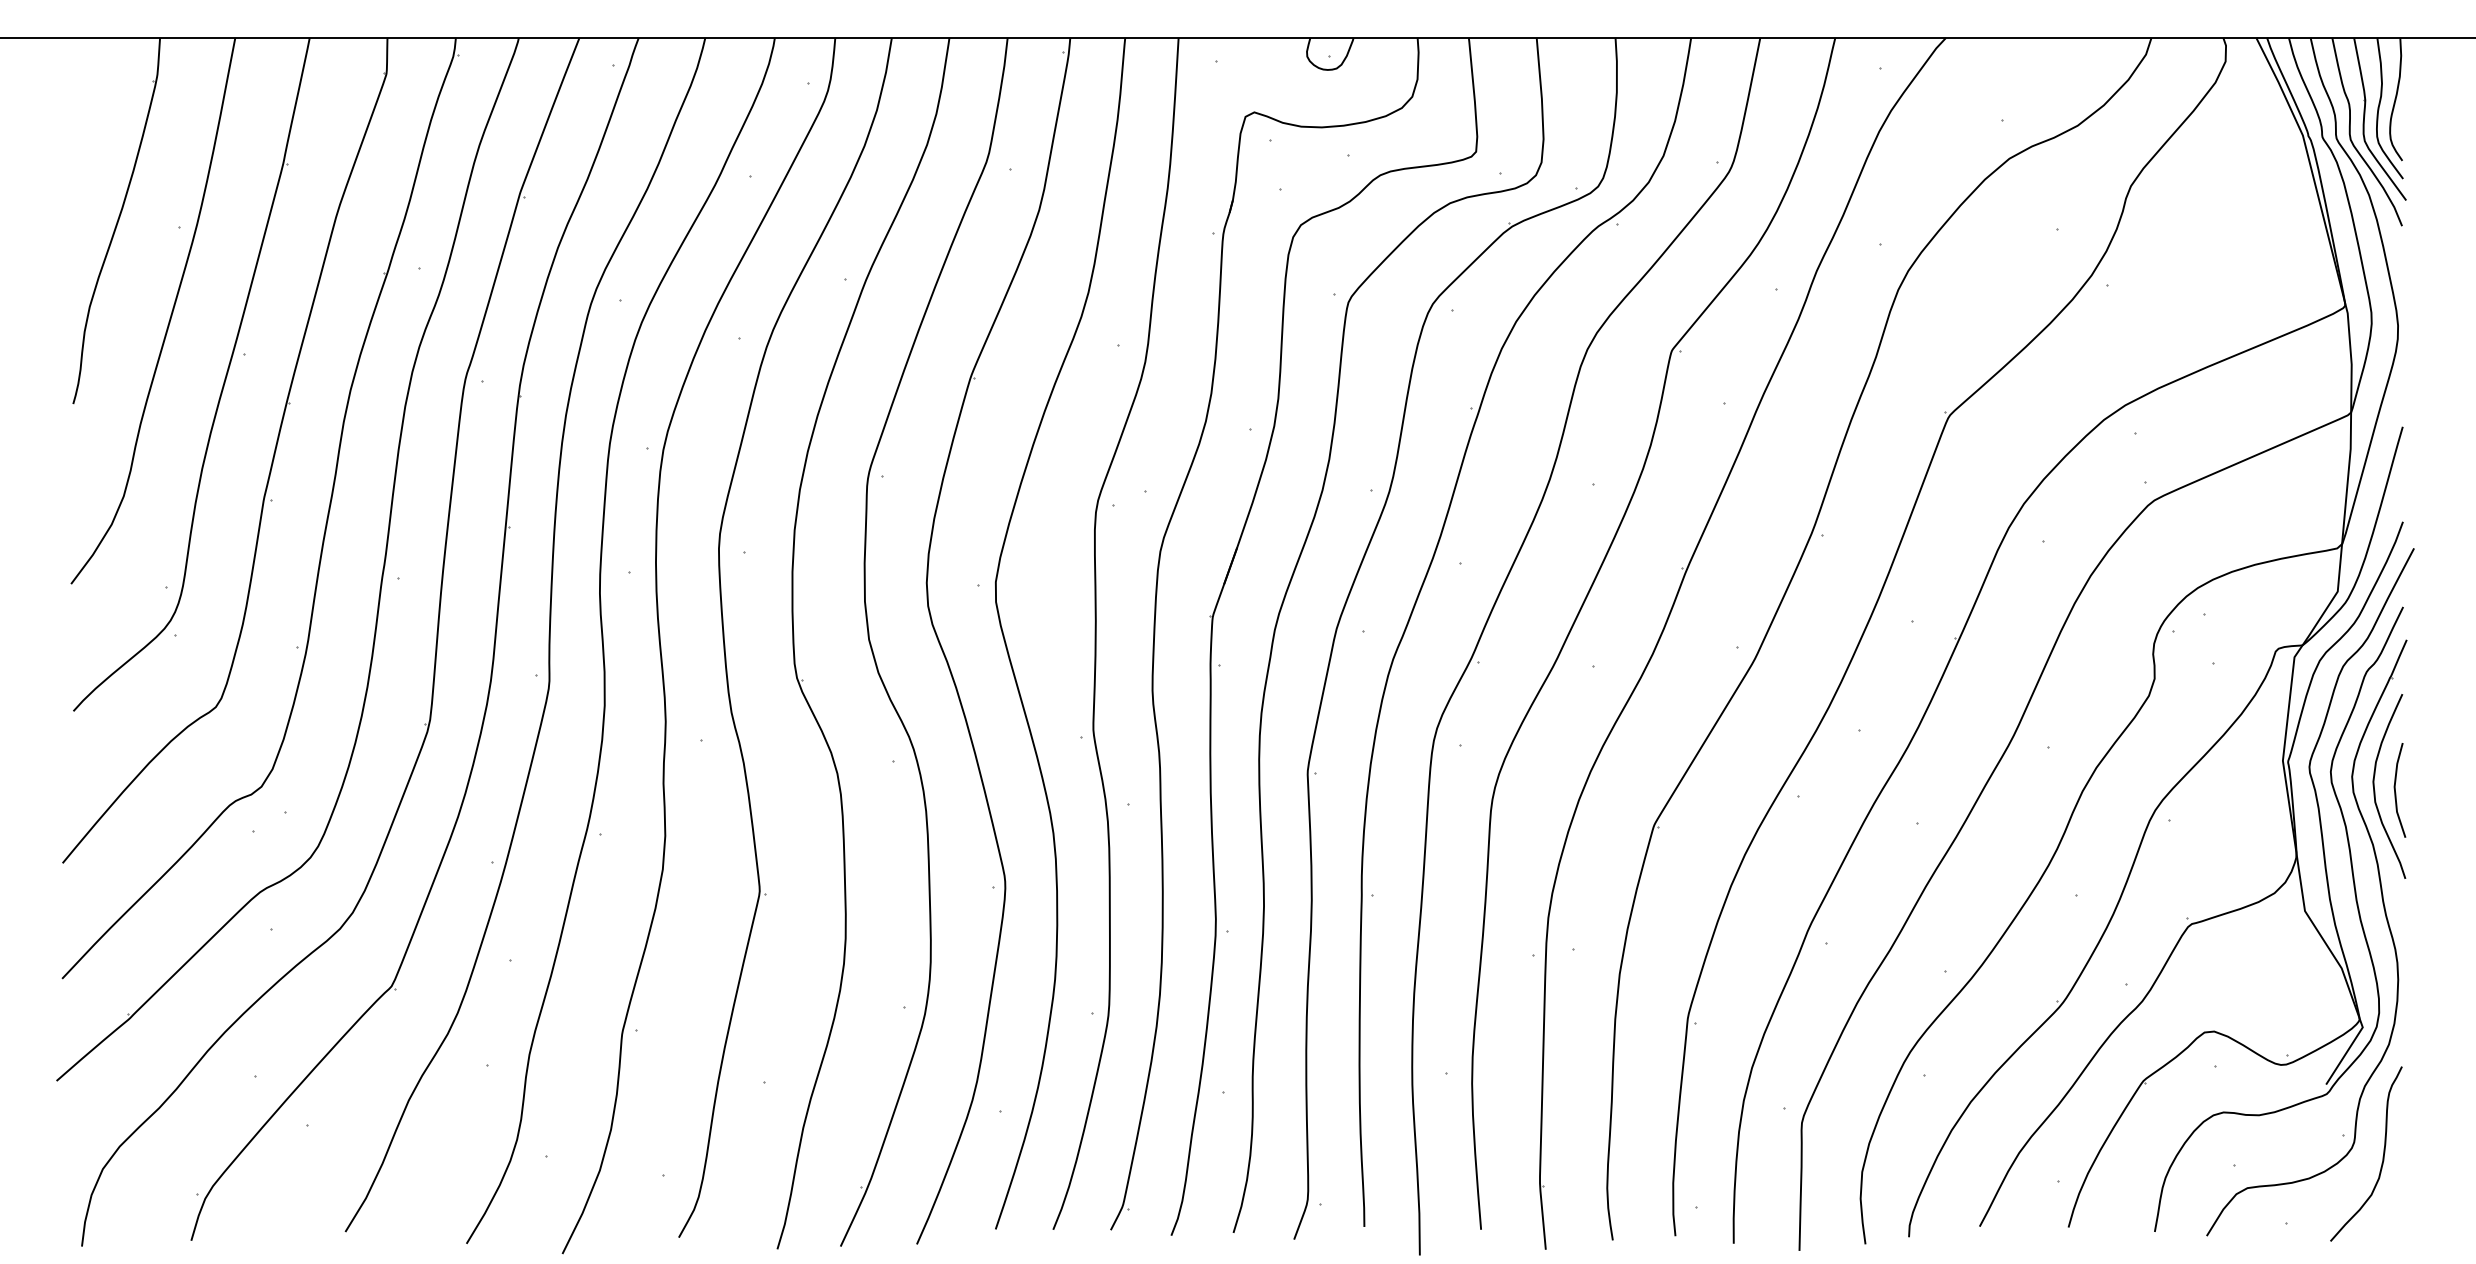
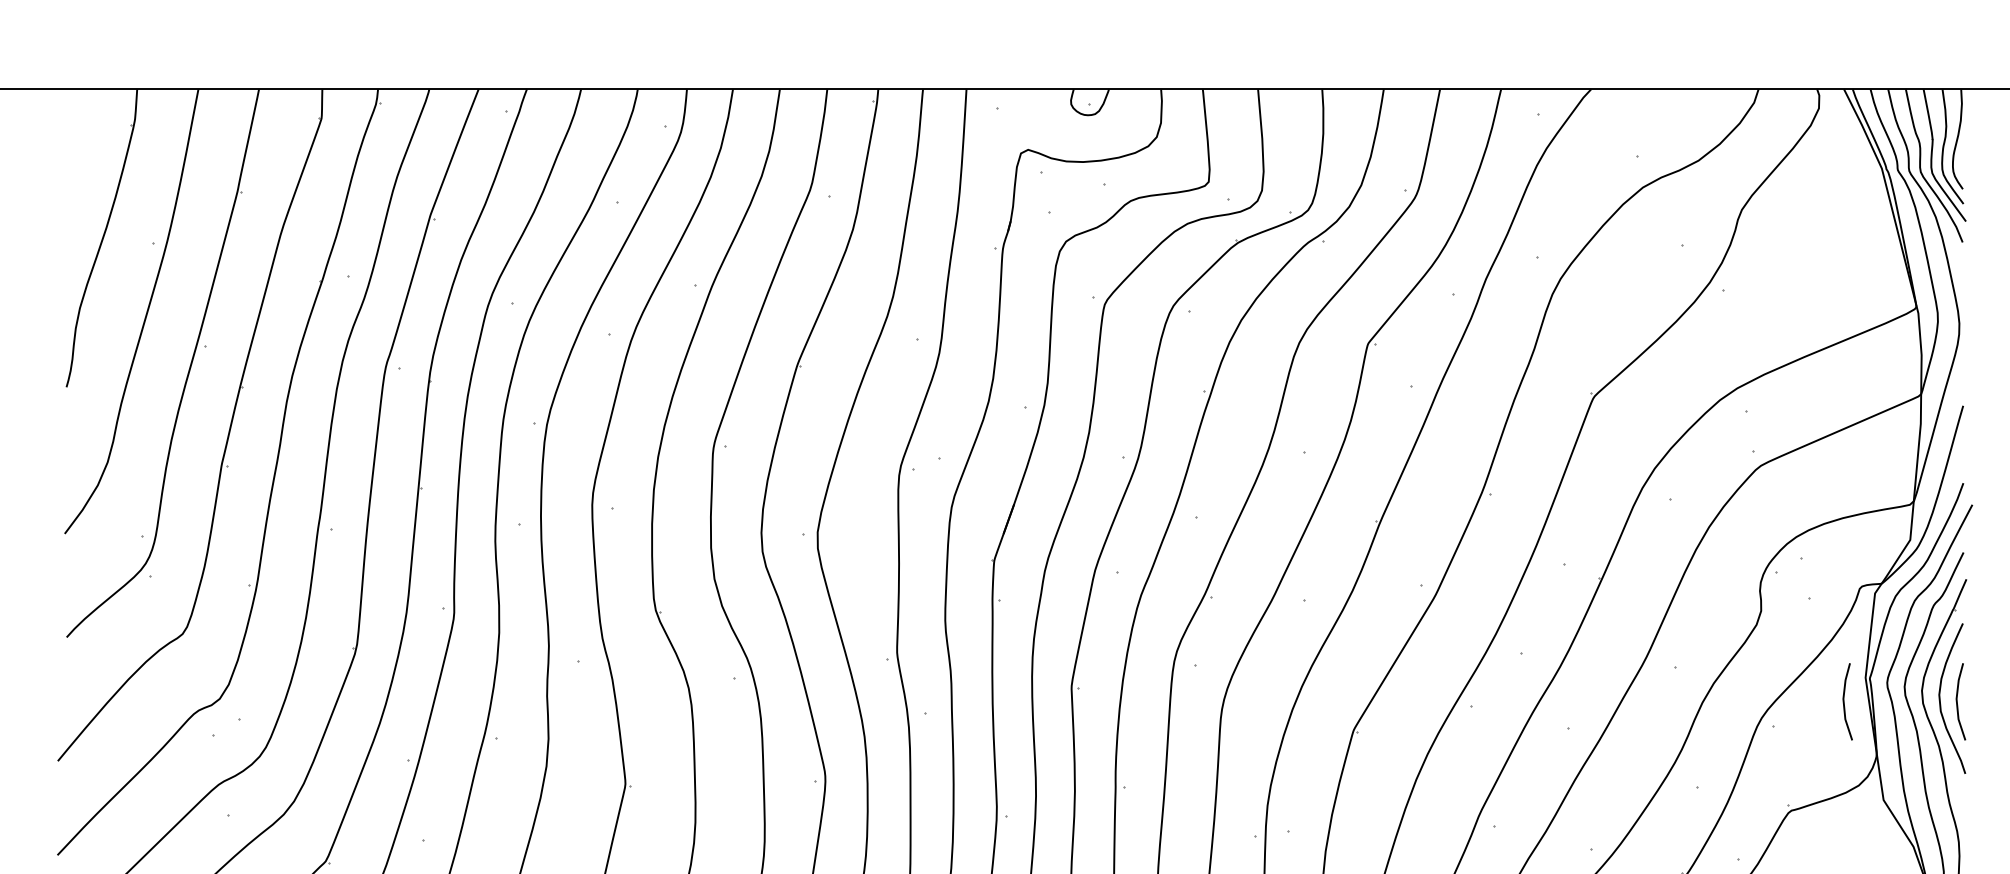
line: (2257, 792) -> (1844, 703), added

